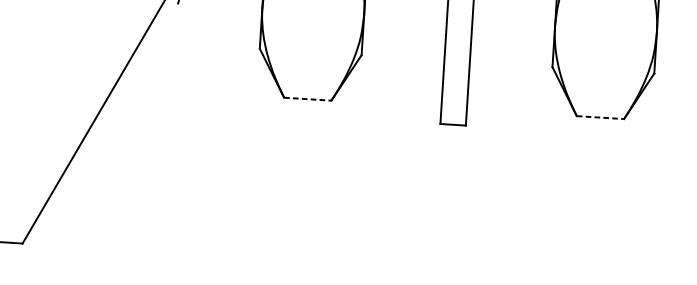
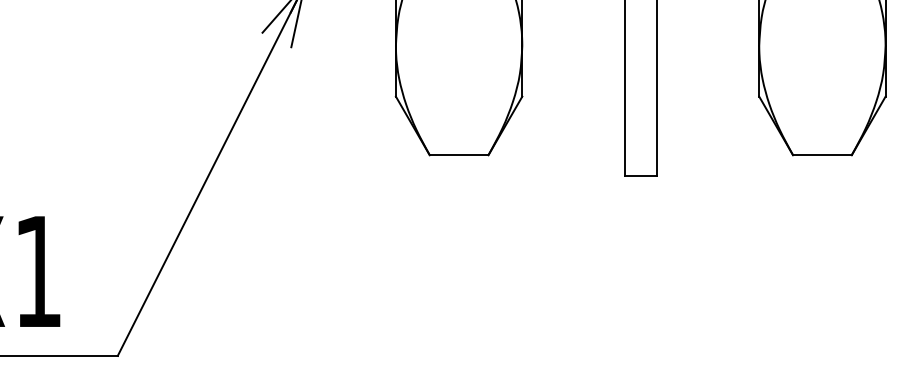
line: (308, 99) -> (459, 155), dashed -> solid
line: (600, 117) -> (822, 155), dashed -> solid

